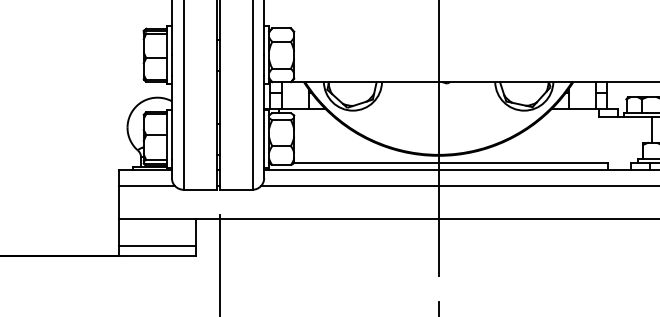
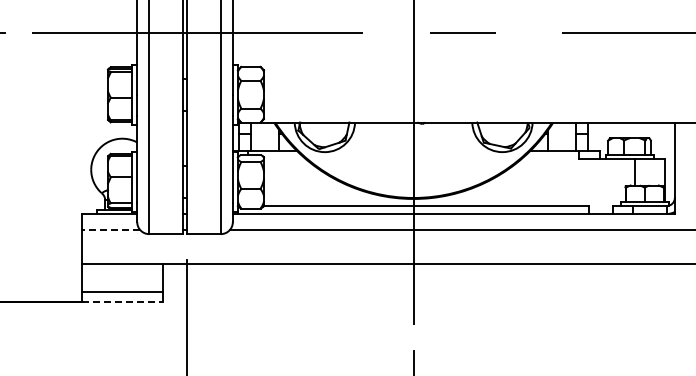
line: (146, 186) -> (110, 230), solid -> dashed
line: (157, 255) -> (122, 302), solid -> dashed

